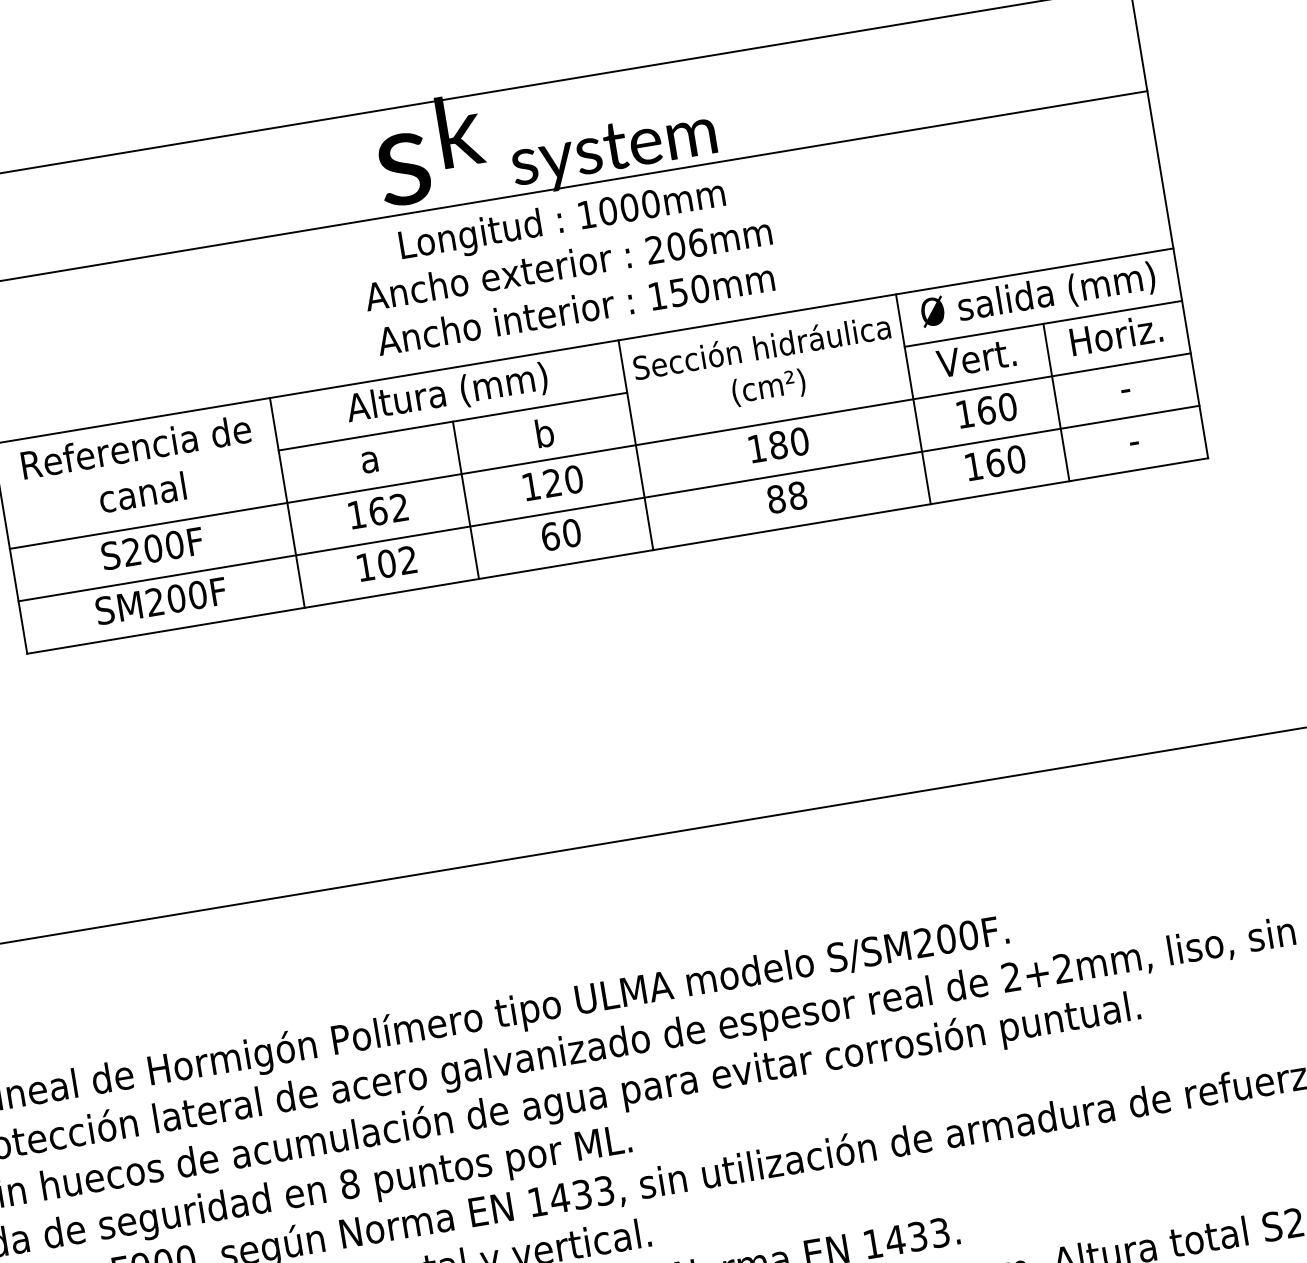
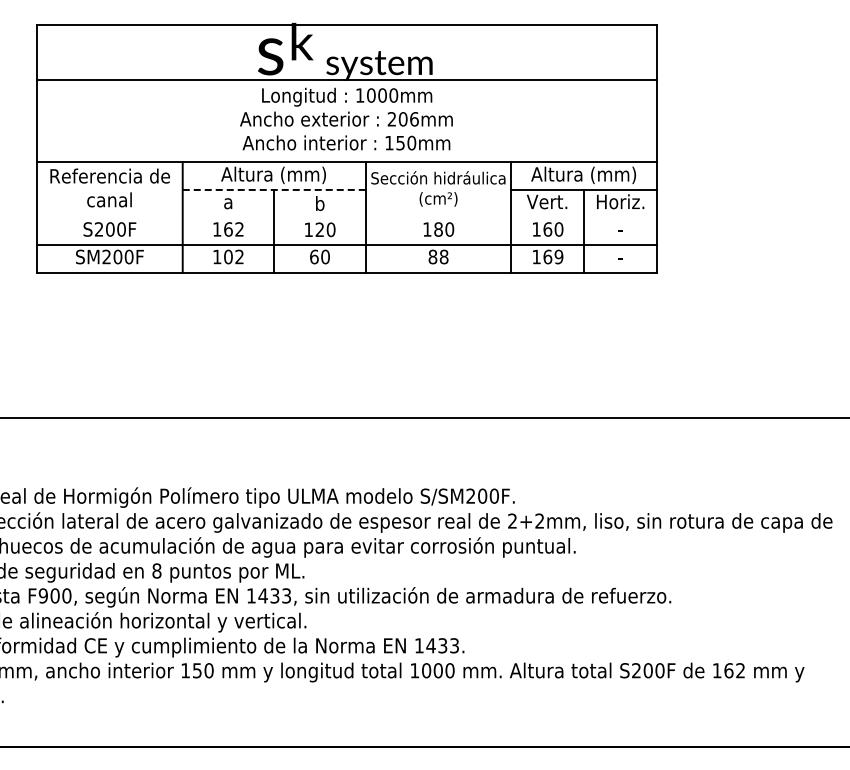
text: (1037, 296) -> (583, 175), Ø salida (mm) -> Altura (mm)
line: (453, 420) -> (274, 189), solid -> dashed
line: (601, 450) -> (347, 217), removed
text: (1015, 460) -> (558, 257), 160 -> 169

